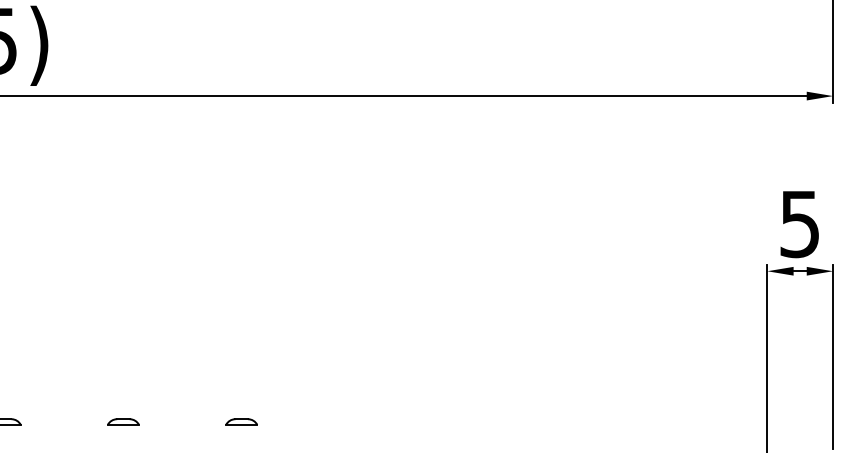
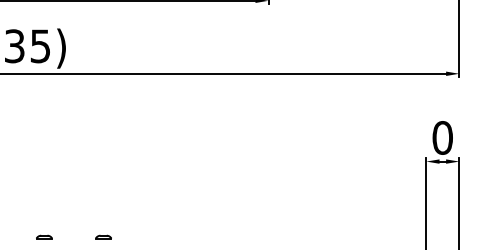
text: (799, 223) -> (442, 137), 5 -> 0
part: (240, 420) -> (162, 236), removed

